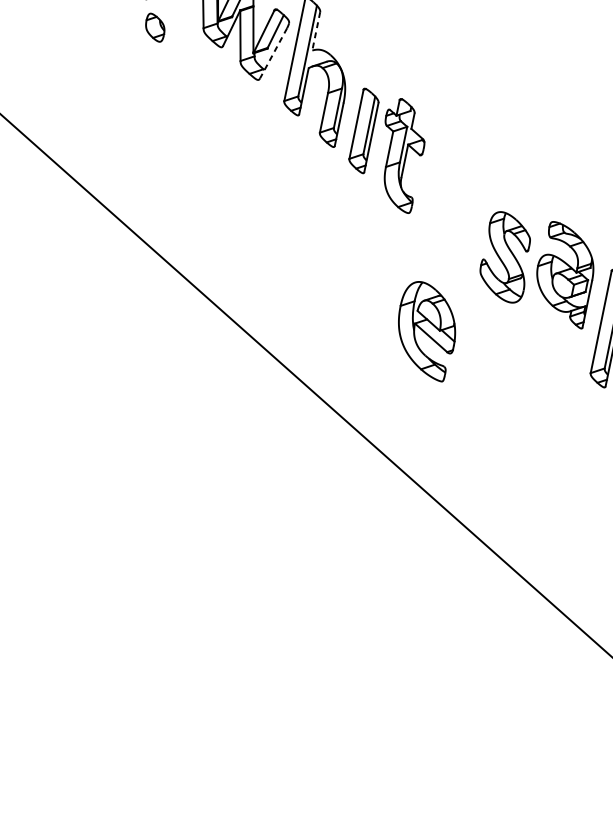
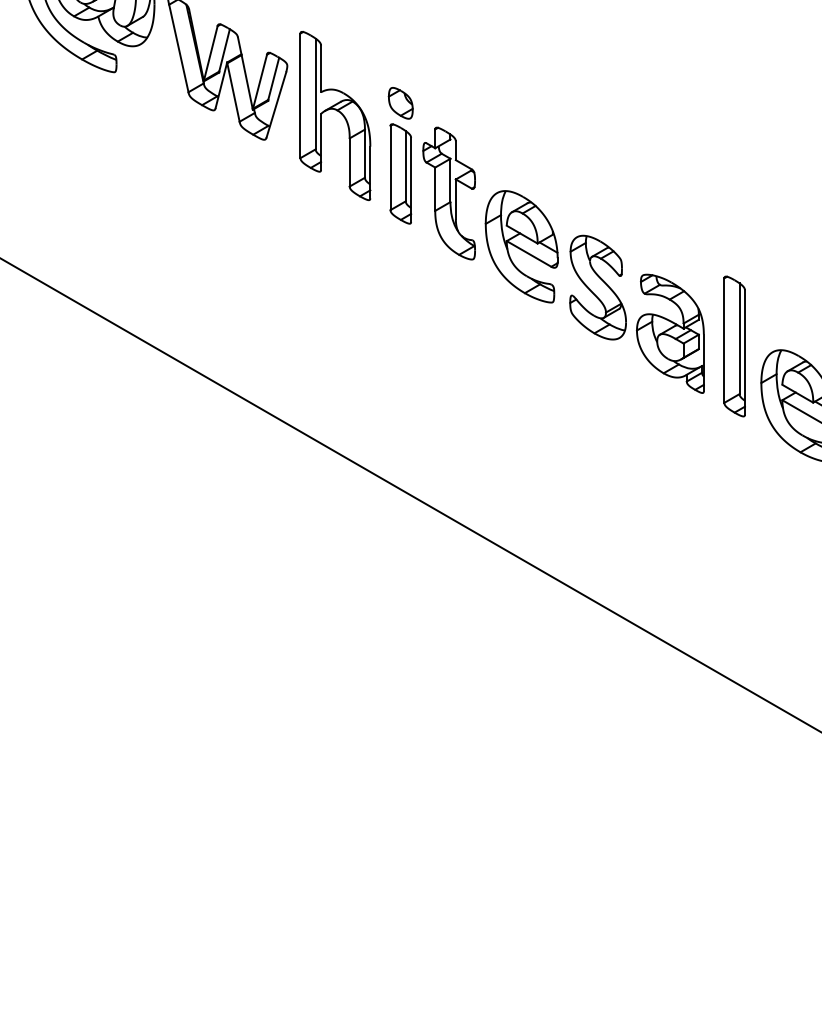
part: (154, 27) -> (400, 103), moved
line: (316, 31) -> (321, 69), dashed -> solid
line: (273, 53) -> (276, 104), dashed -> solid
part: (564, 274) -> (670, 333), moved
part: (426, 330) -> (521, 246), moved

